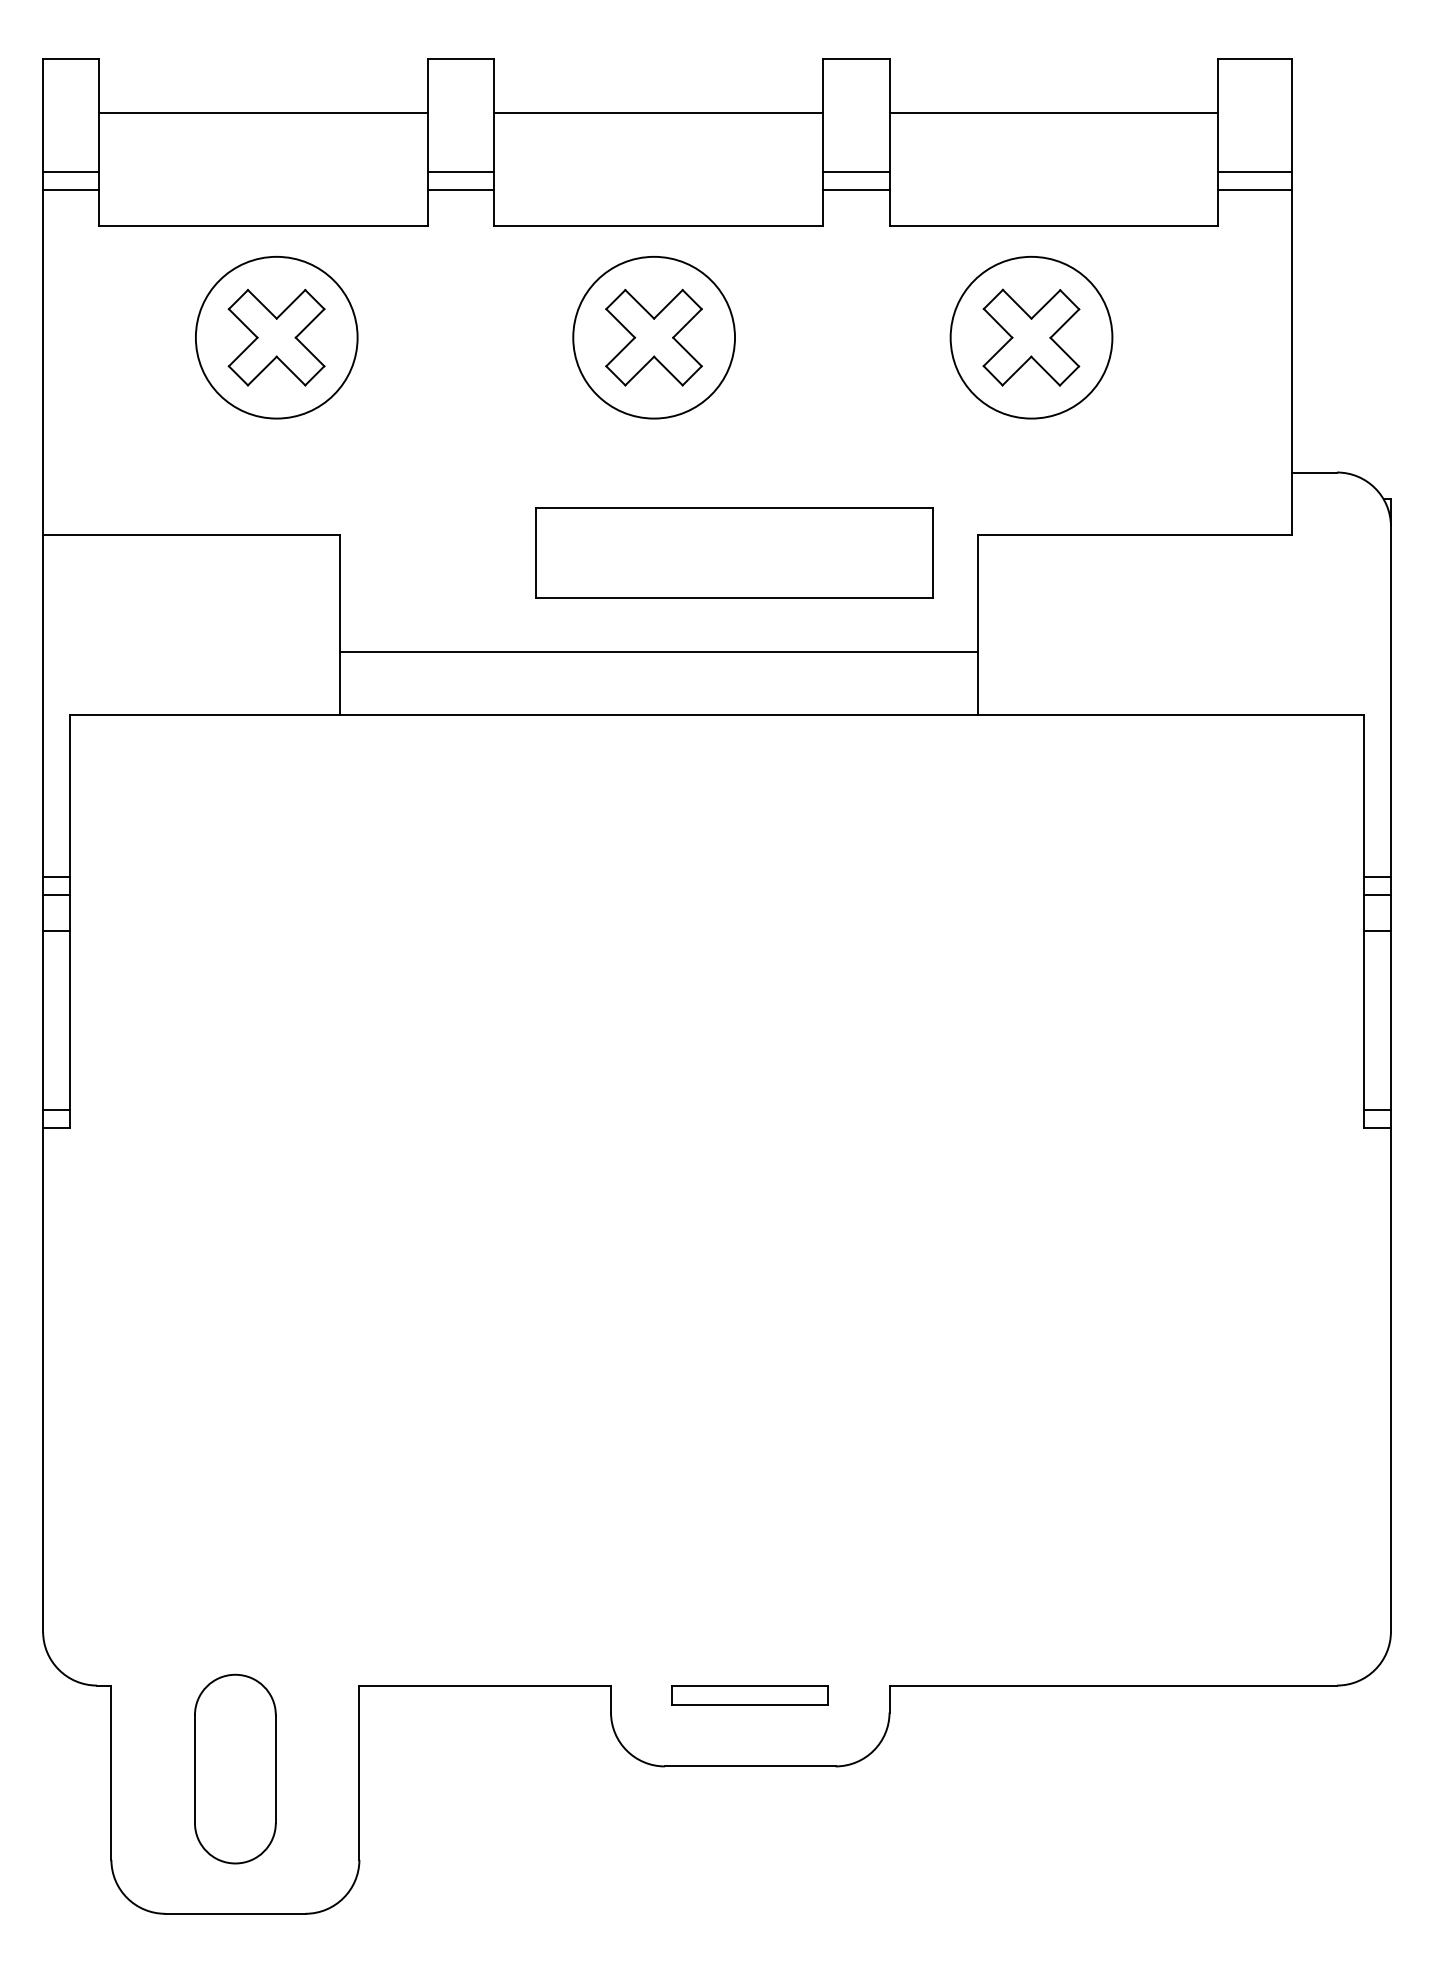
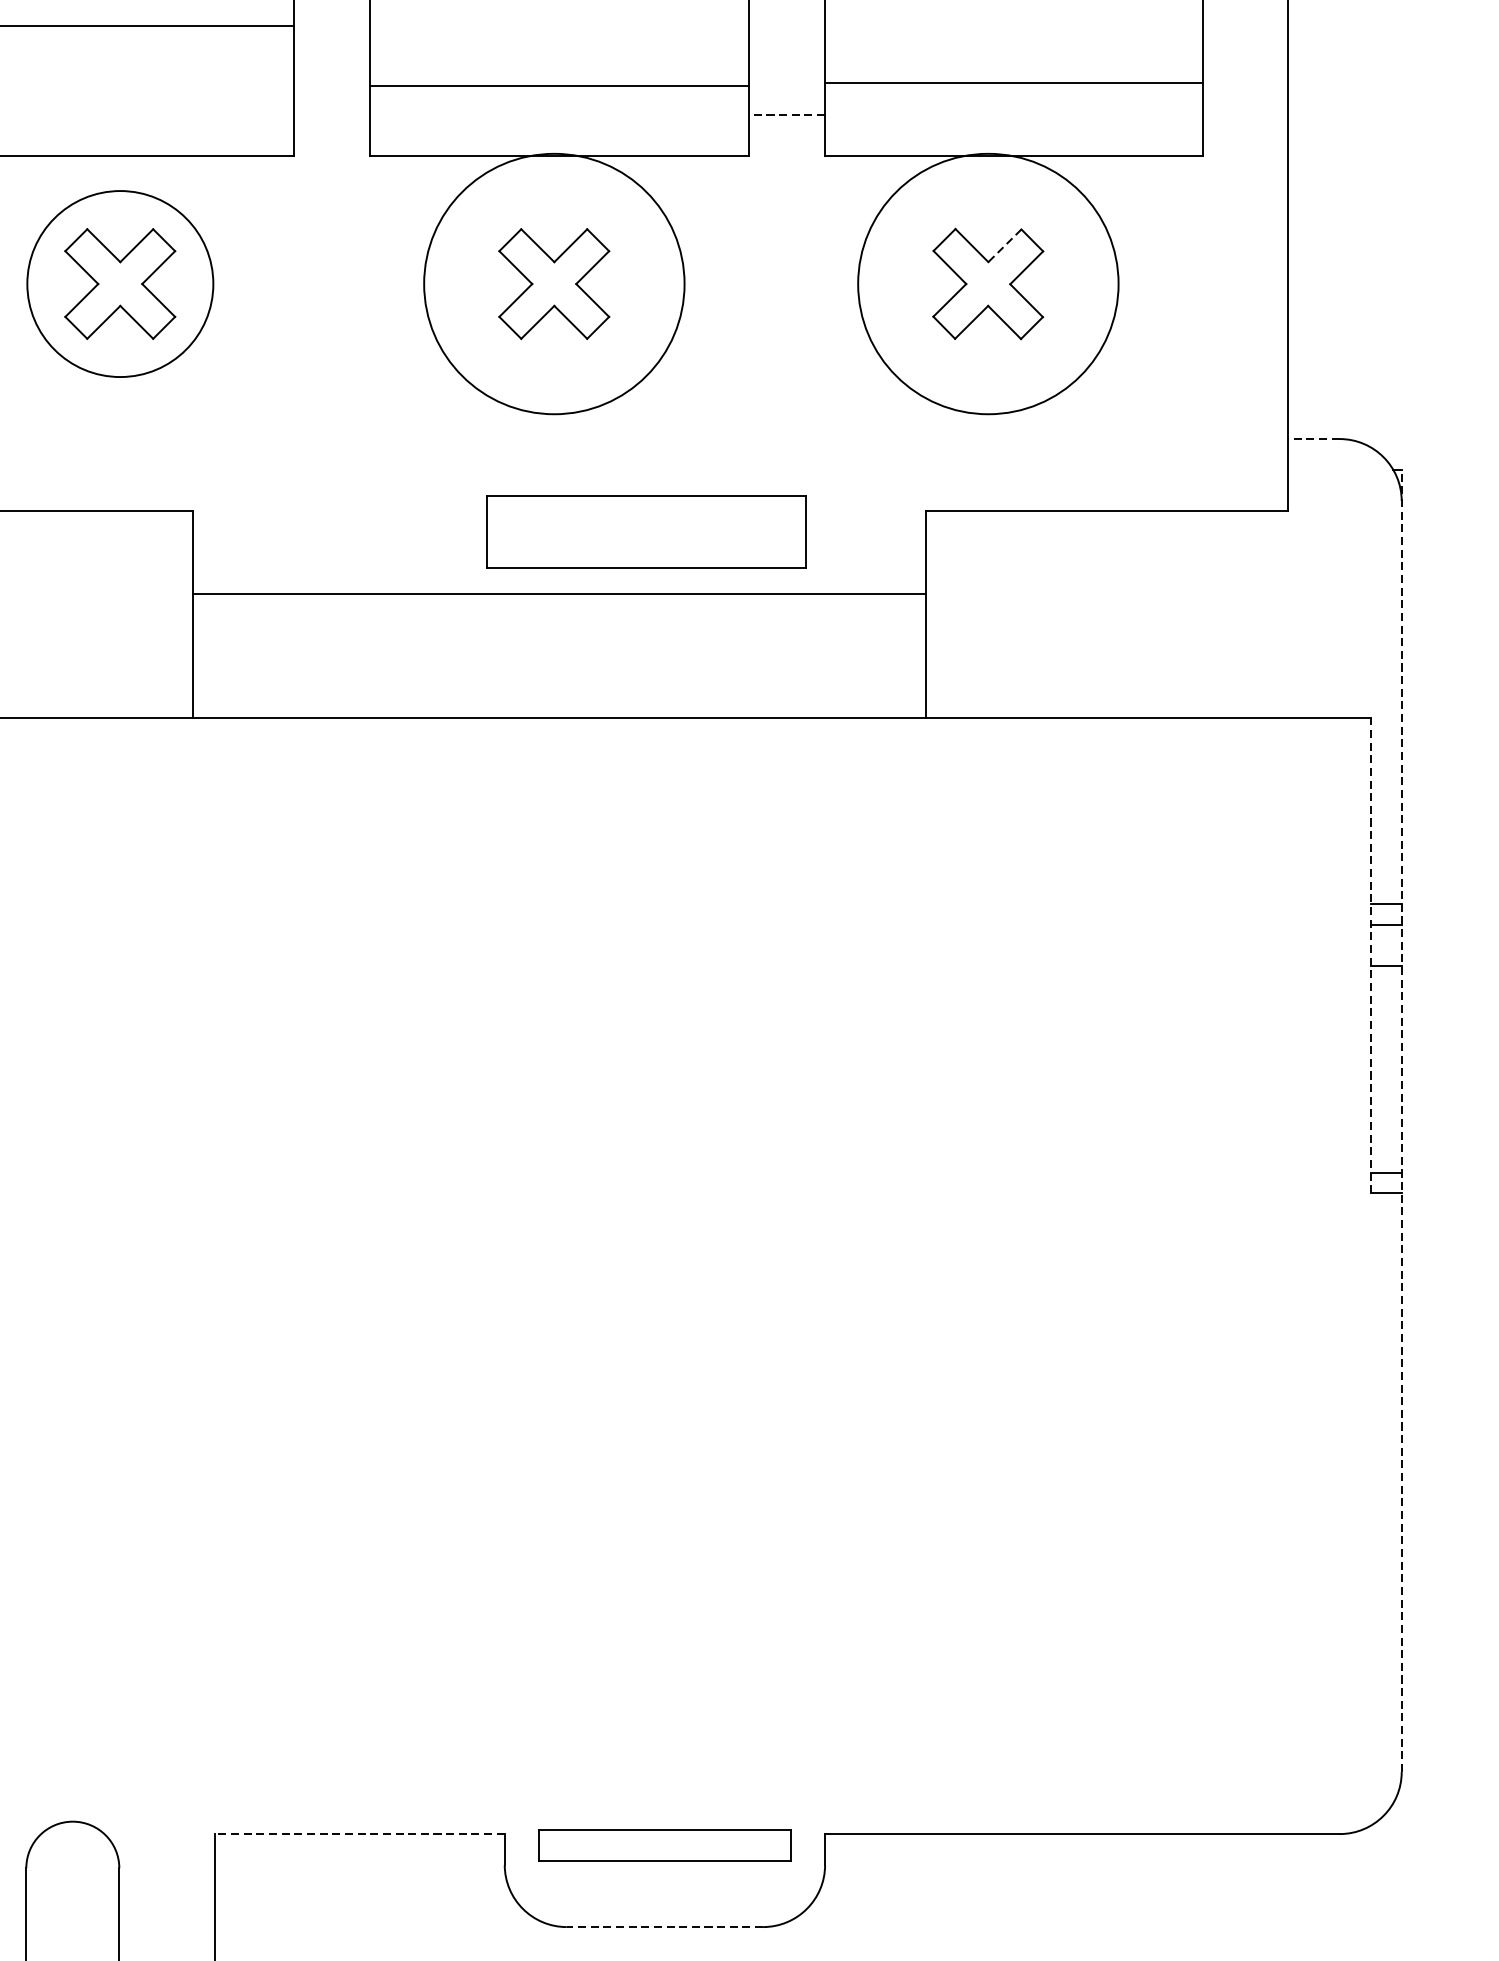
line: (658, 113) -> (559, 85), moved
line: (1053, 113) -> (1013, 83), moved
line: (460, 172) -> (331, 94), removed
line: (856, 172) -> (787, 94), removed
line: (1255, 172) -> (1245, 94), removed
line: (460, 190) -> (331, 114), removed
line: (855, 190) -> (785, 114), solid -> dashed
line: (1255, 190) -> (1245, 114), removed
line: (1045, 304) -> (1004, 245), solid -> dashed
circle: (654, 337) -> (554, 283), size x1.4
circle: (1031, 337) -> (988, 283), size x1.4
line: (1314, 472) -> (1313, 439), solid -> dashed
part: (734, 552) -> (646, 531), size x0.7
line: (658, 652) -> (559, 594), moved
line: (1364, 921) -> (1371, 955), solid -> dashed
line: (1390, 1065) -> (1401, 1120), solid -> dashed
line: (485, 1685) -> (360, 1833), solid -> dashed
part: (749, 1695) -> (664, 1845), size x1.4
line: (749, 1766) -> (664, 1927), solid -> dashed

